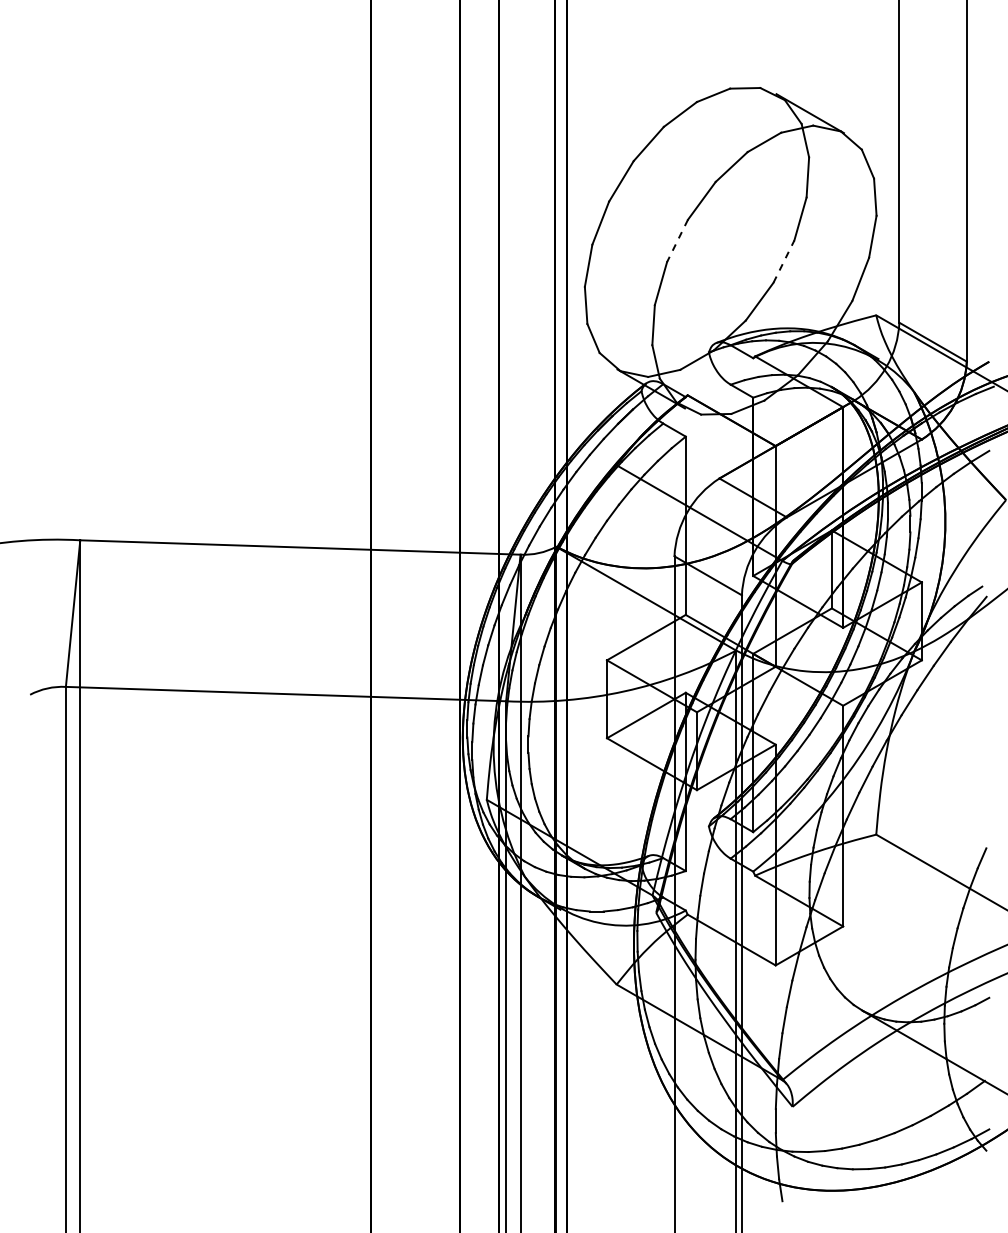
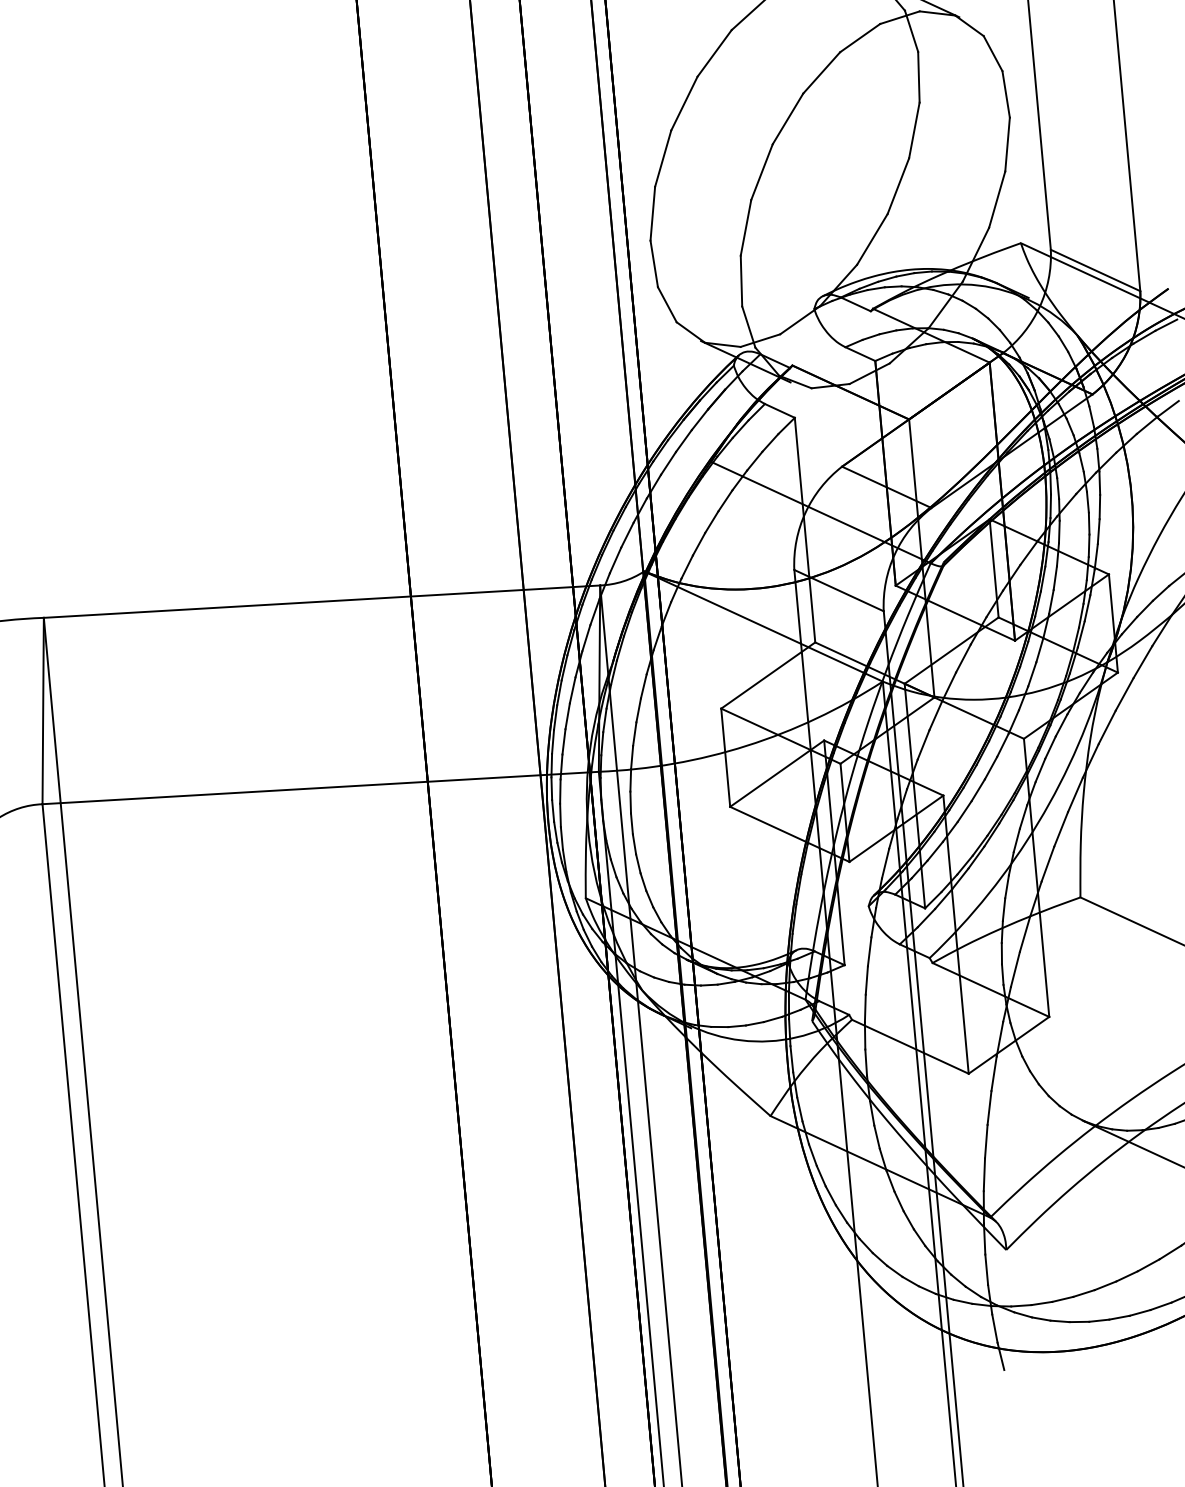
line: (677, 240) -> (761, 171), dashed -> solid
line: (783, 261) -> (897, 185), dashed -> solid

